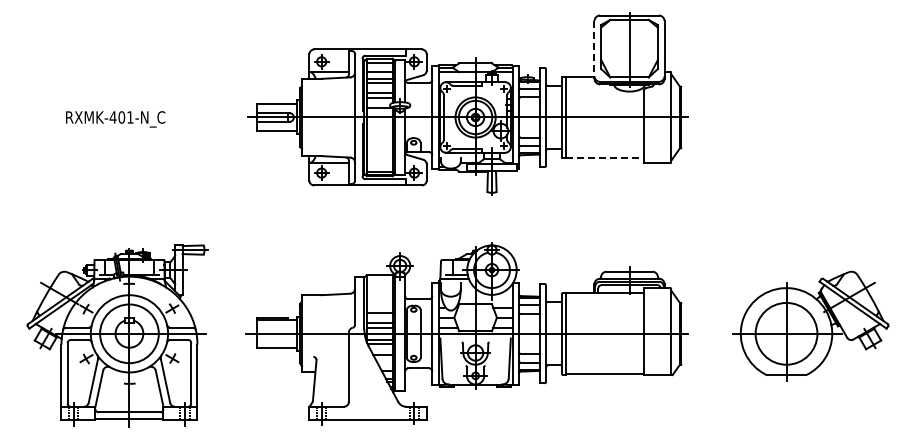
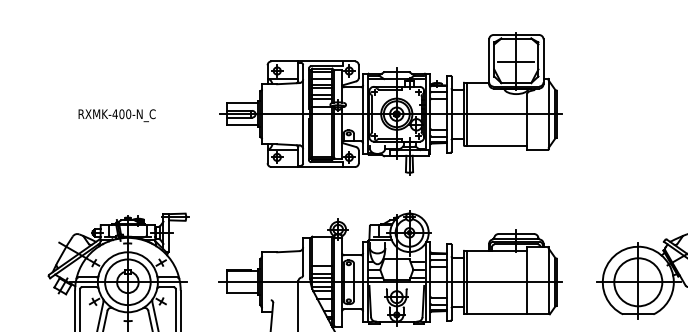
line: (594, 49) -> (489, 61), dashed -> solid
line: (628, 49) -> (515, 61), added
text: (130, 117) -> (128, 114), RXMK-401-N_C -> RXMK-400-N_C
line: (604, 158) -> (496, 146), dashed -> solid

